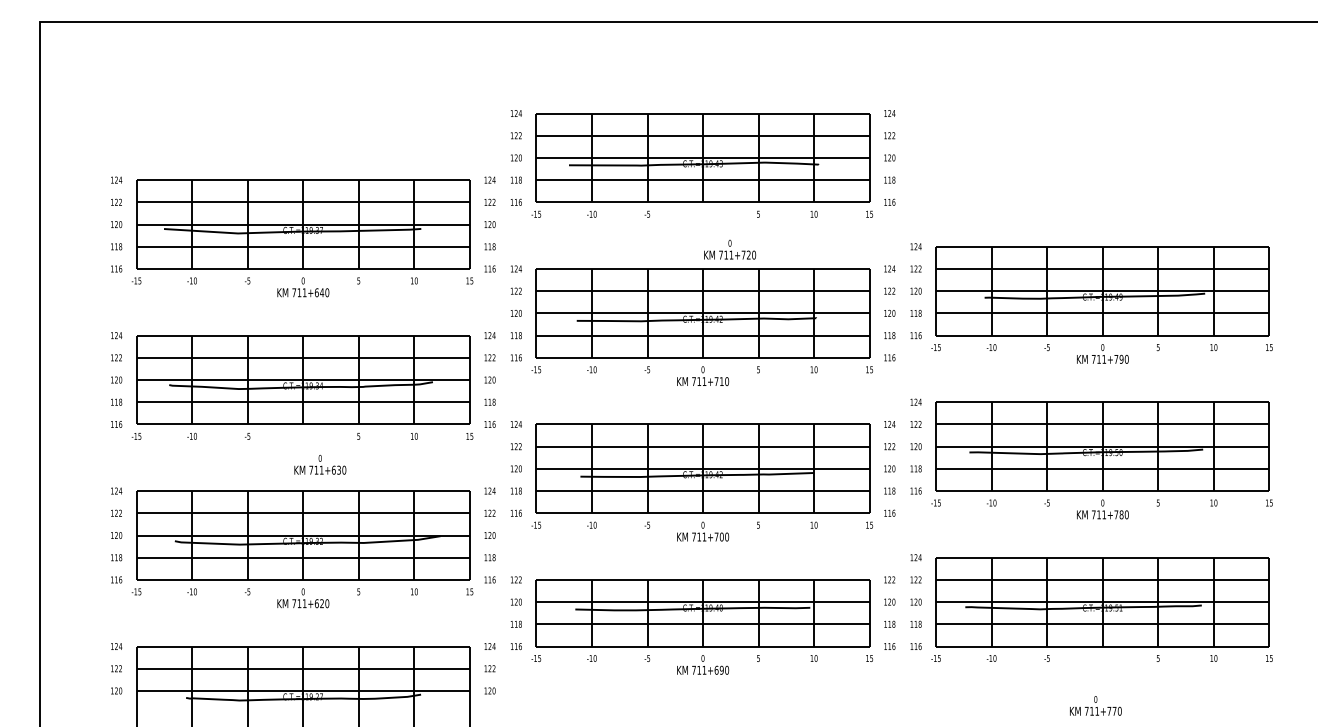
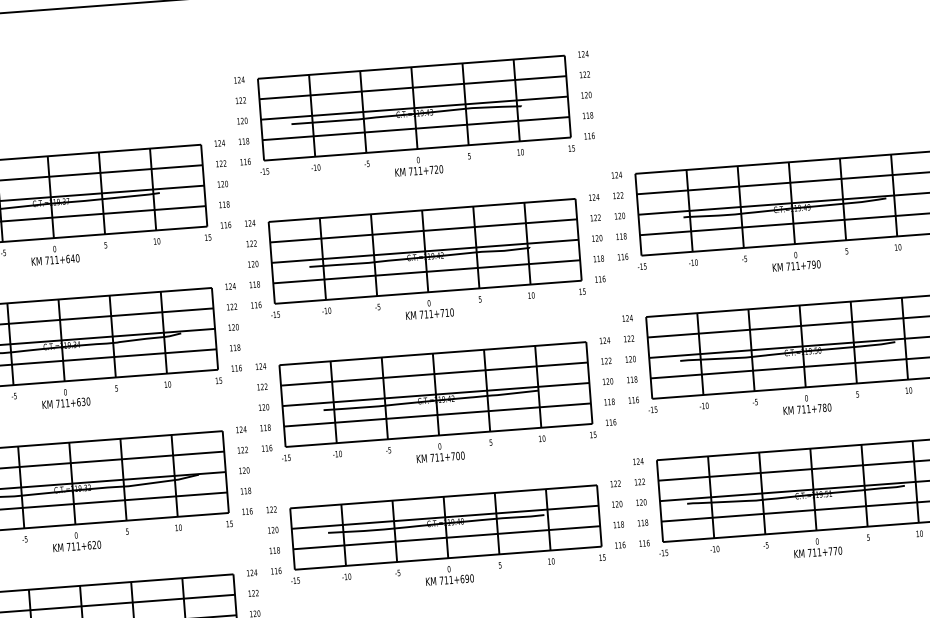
text: (730, 249) -> (419, 165), moved
text: (320, 464) -> (66, 397), moved
text: (1095, 705) -> (817, 547), moved

